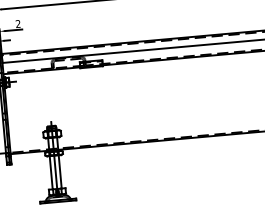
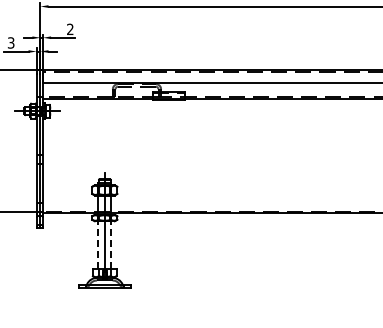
line: (60, 172) -> (111, 245), solid -> dashed
line: (51, 173) -> (98, 245), solid -> dashed

